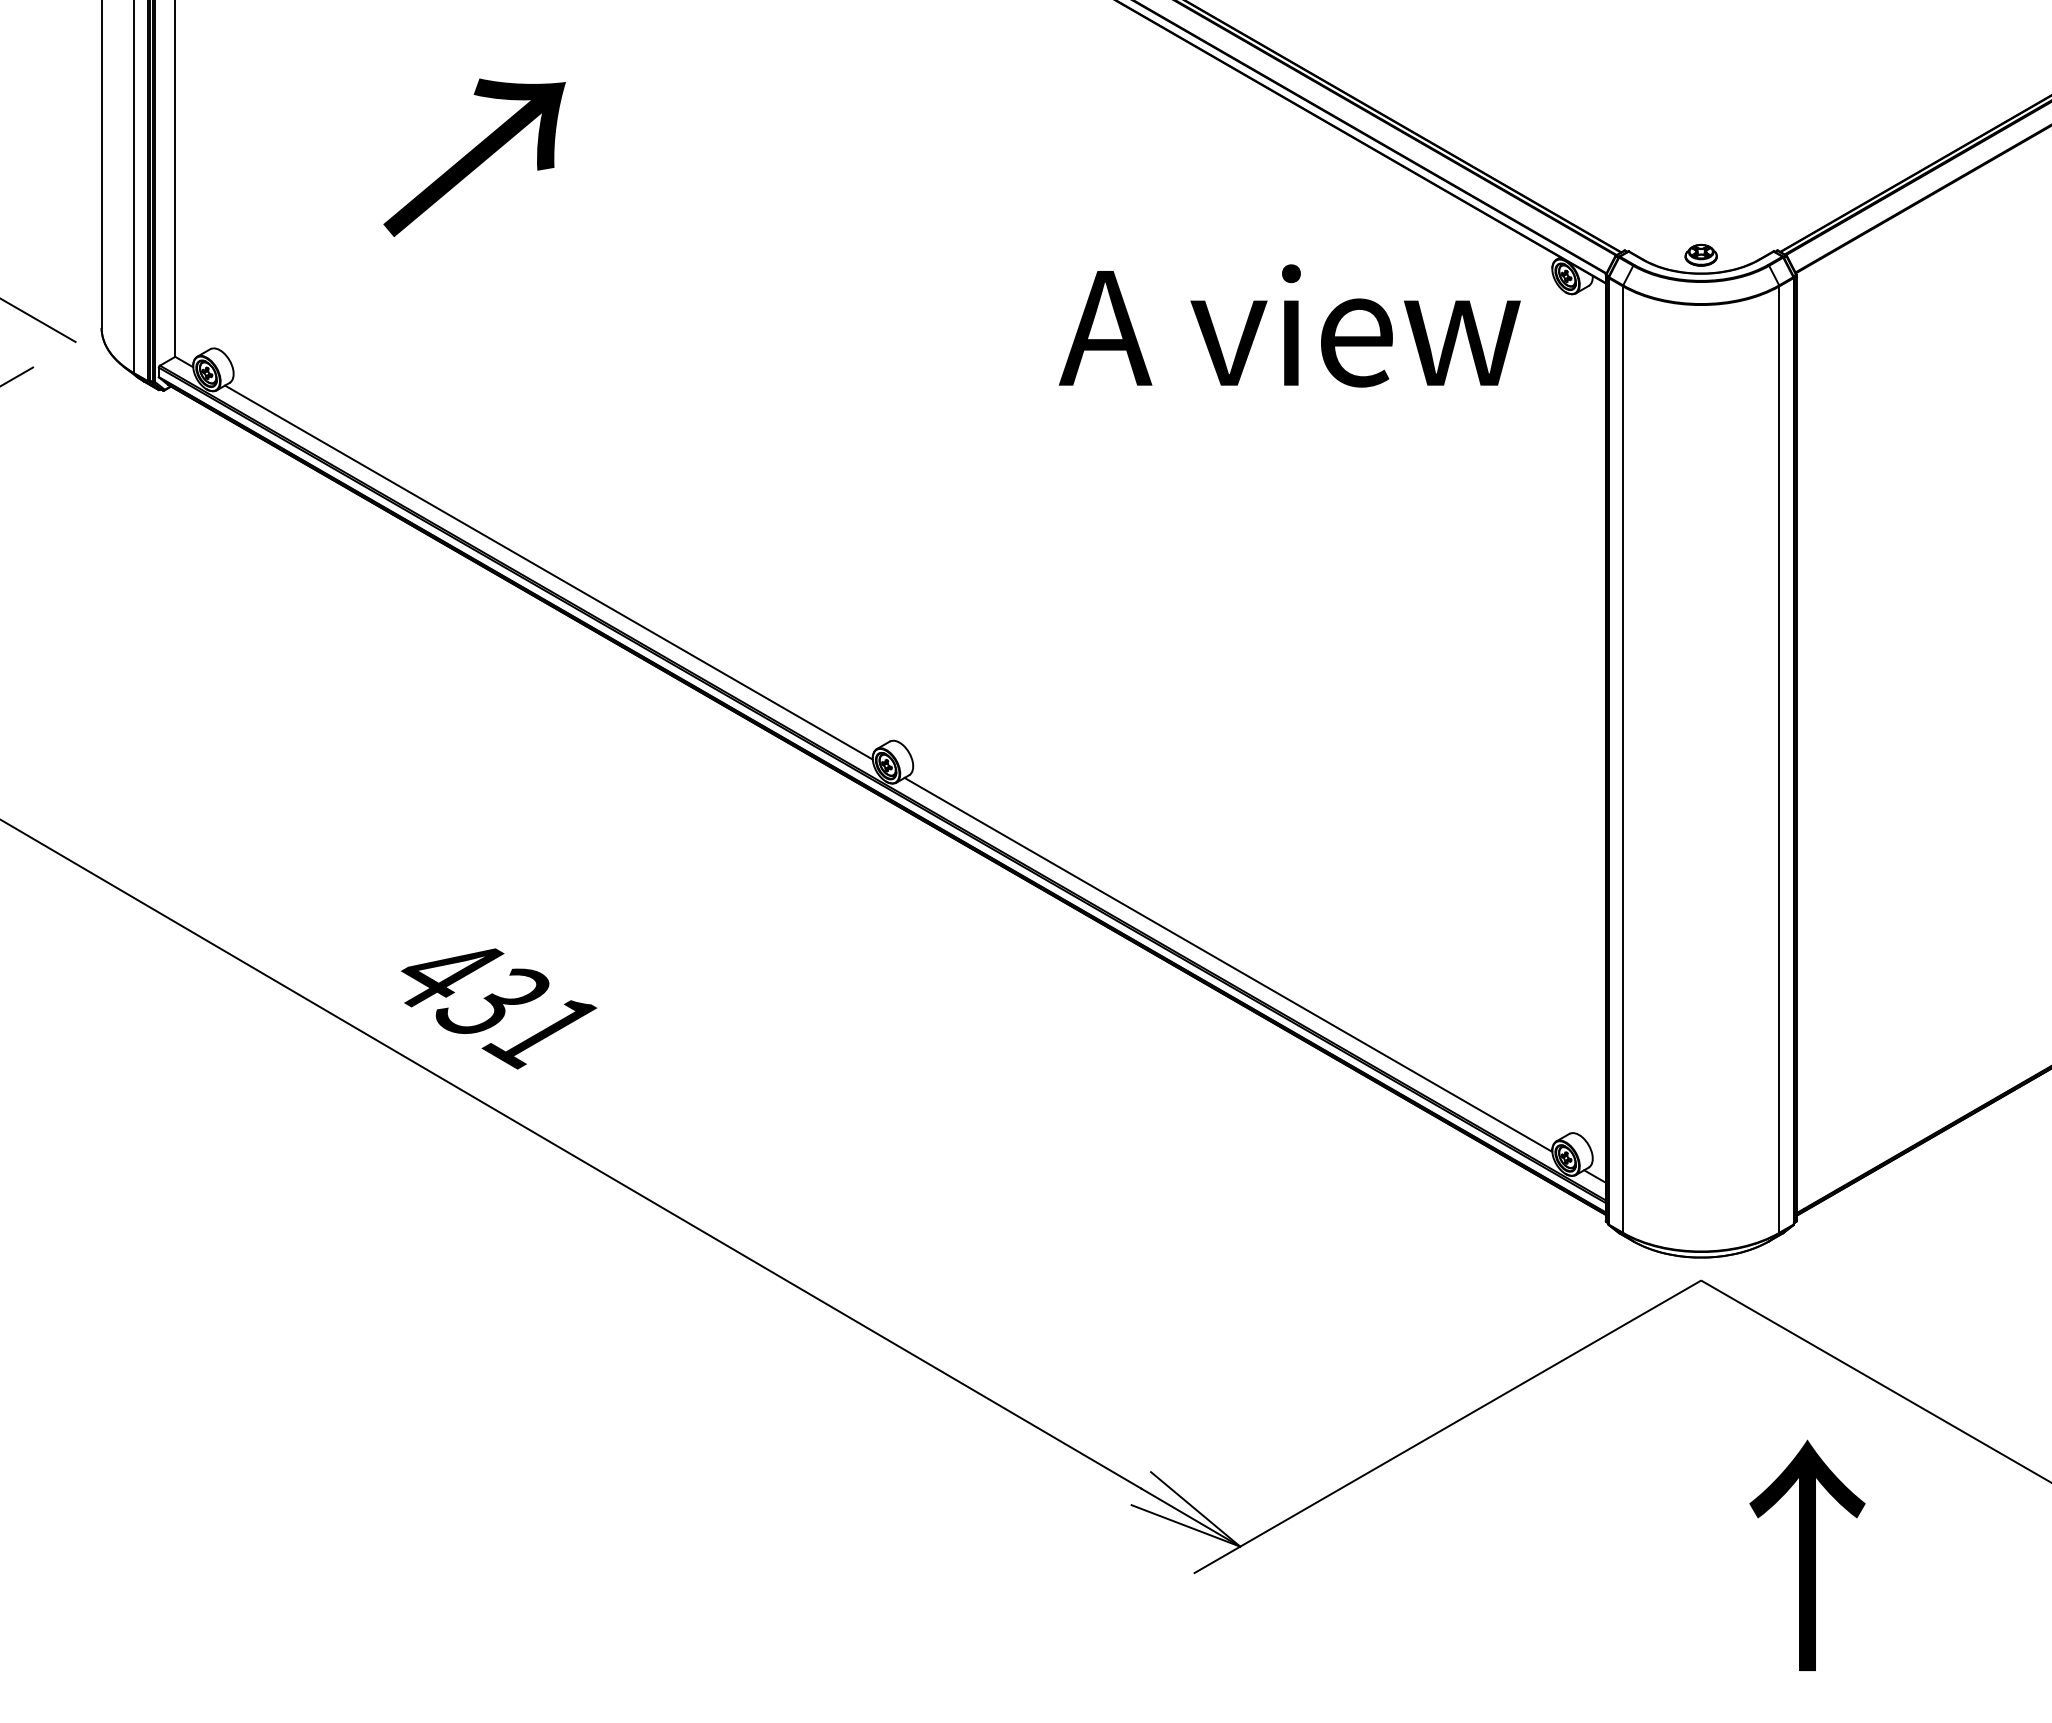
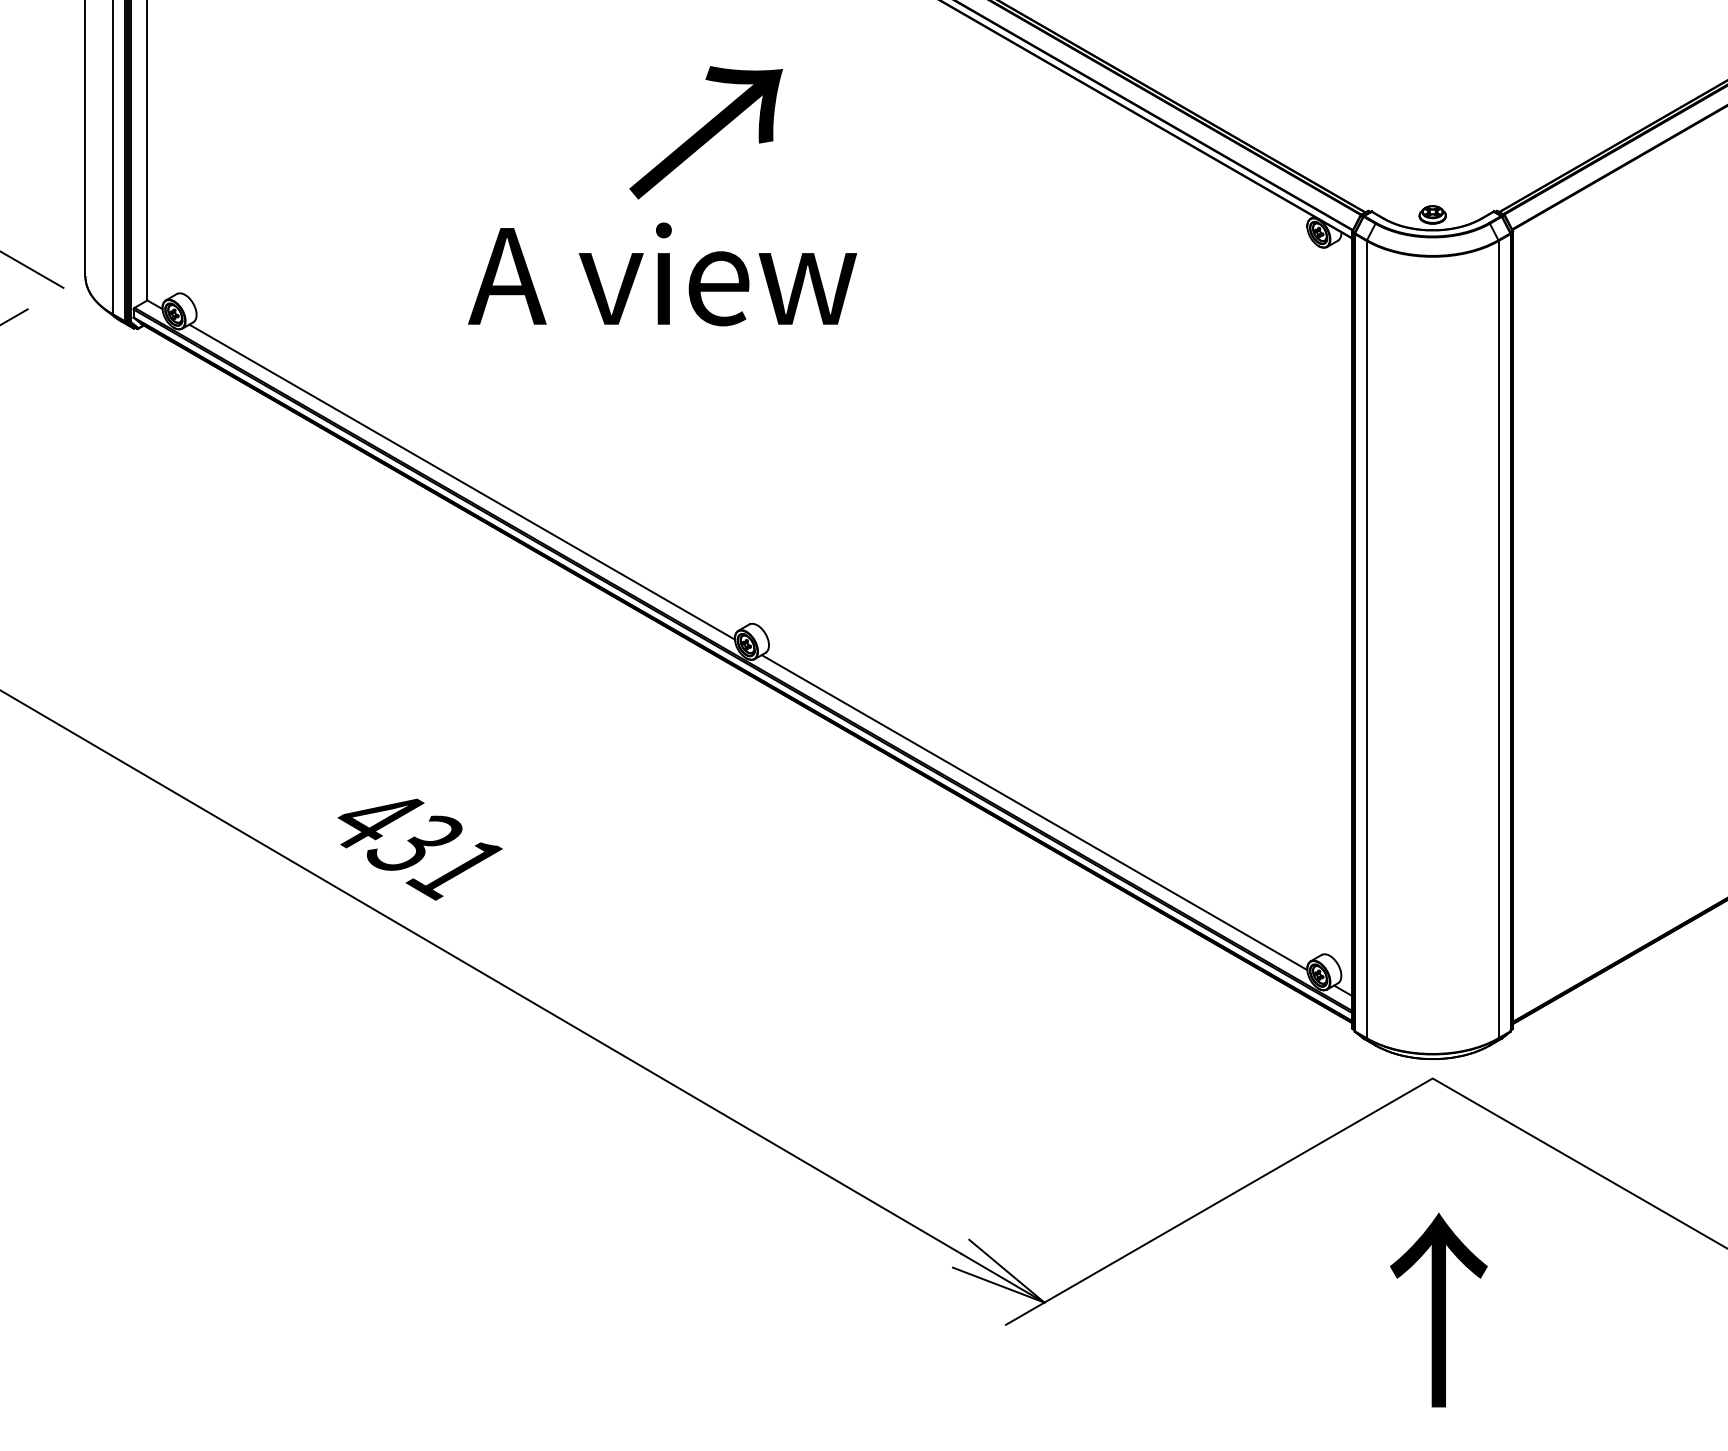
text: (474, 157) -> (706, 132), moved
text: (1289, 325) -> (662, 274), moved
text: (1807, 1554) -> (1438, 1309), moved

